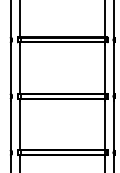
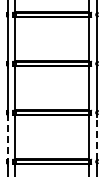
line: (11, 124) -> (7, 137), solid -> dashed
line: (114, 124) -> (97, 137), solid -> dashed

